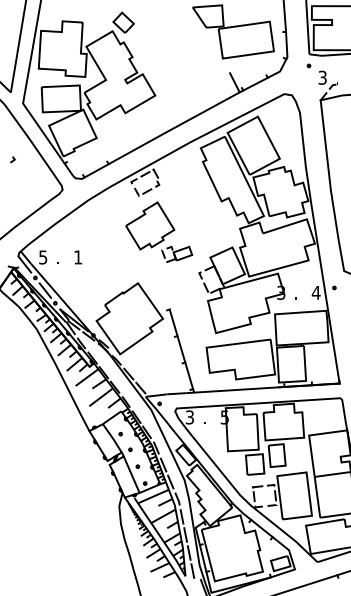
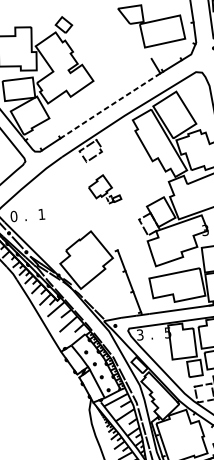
line: (173, 128) -> (109, 106), solid -> dashed
part: (159, 231) -> (104, 188), size x0.6
text: (43, 257) -> (14, 216), 5 -> 0

